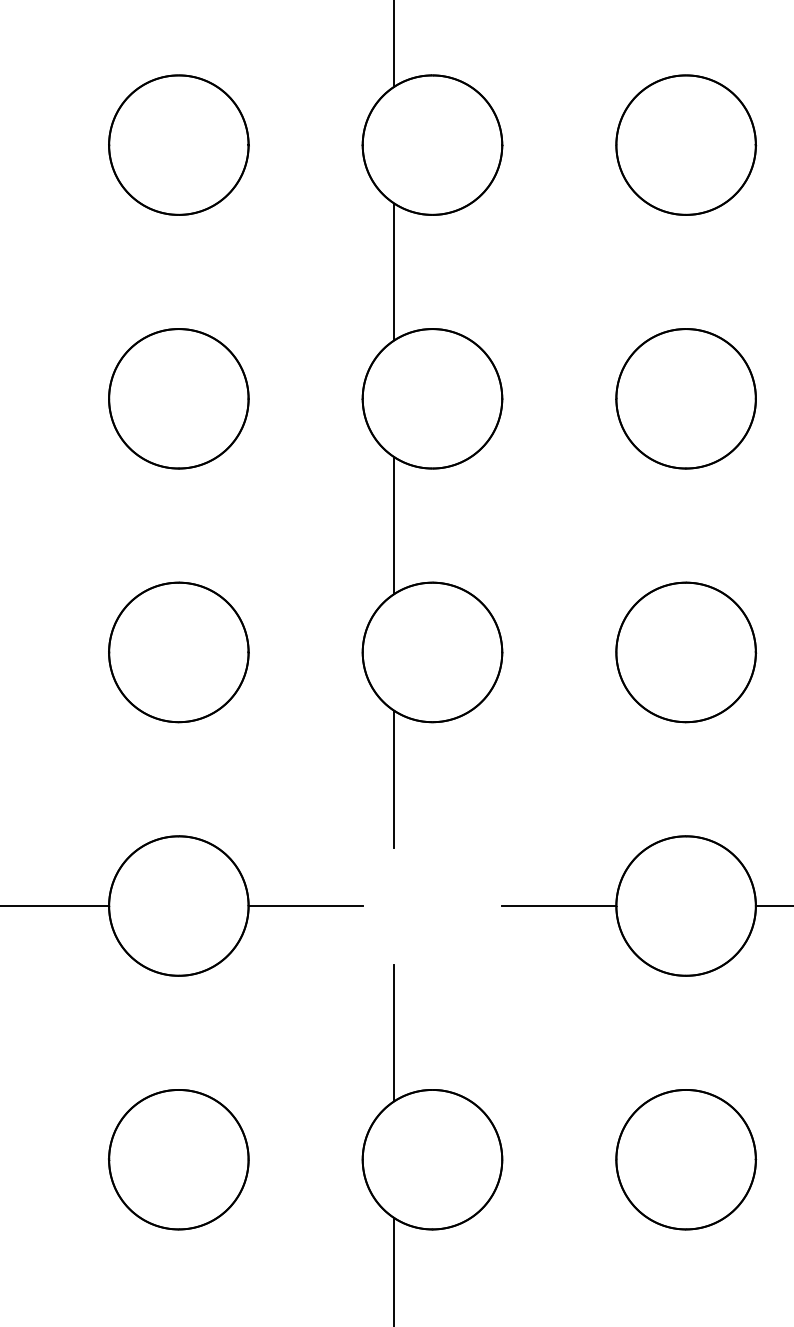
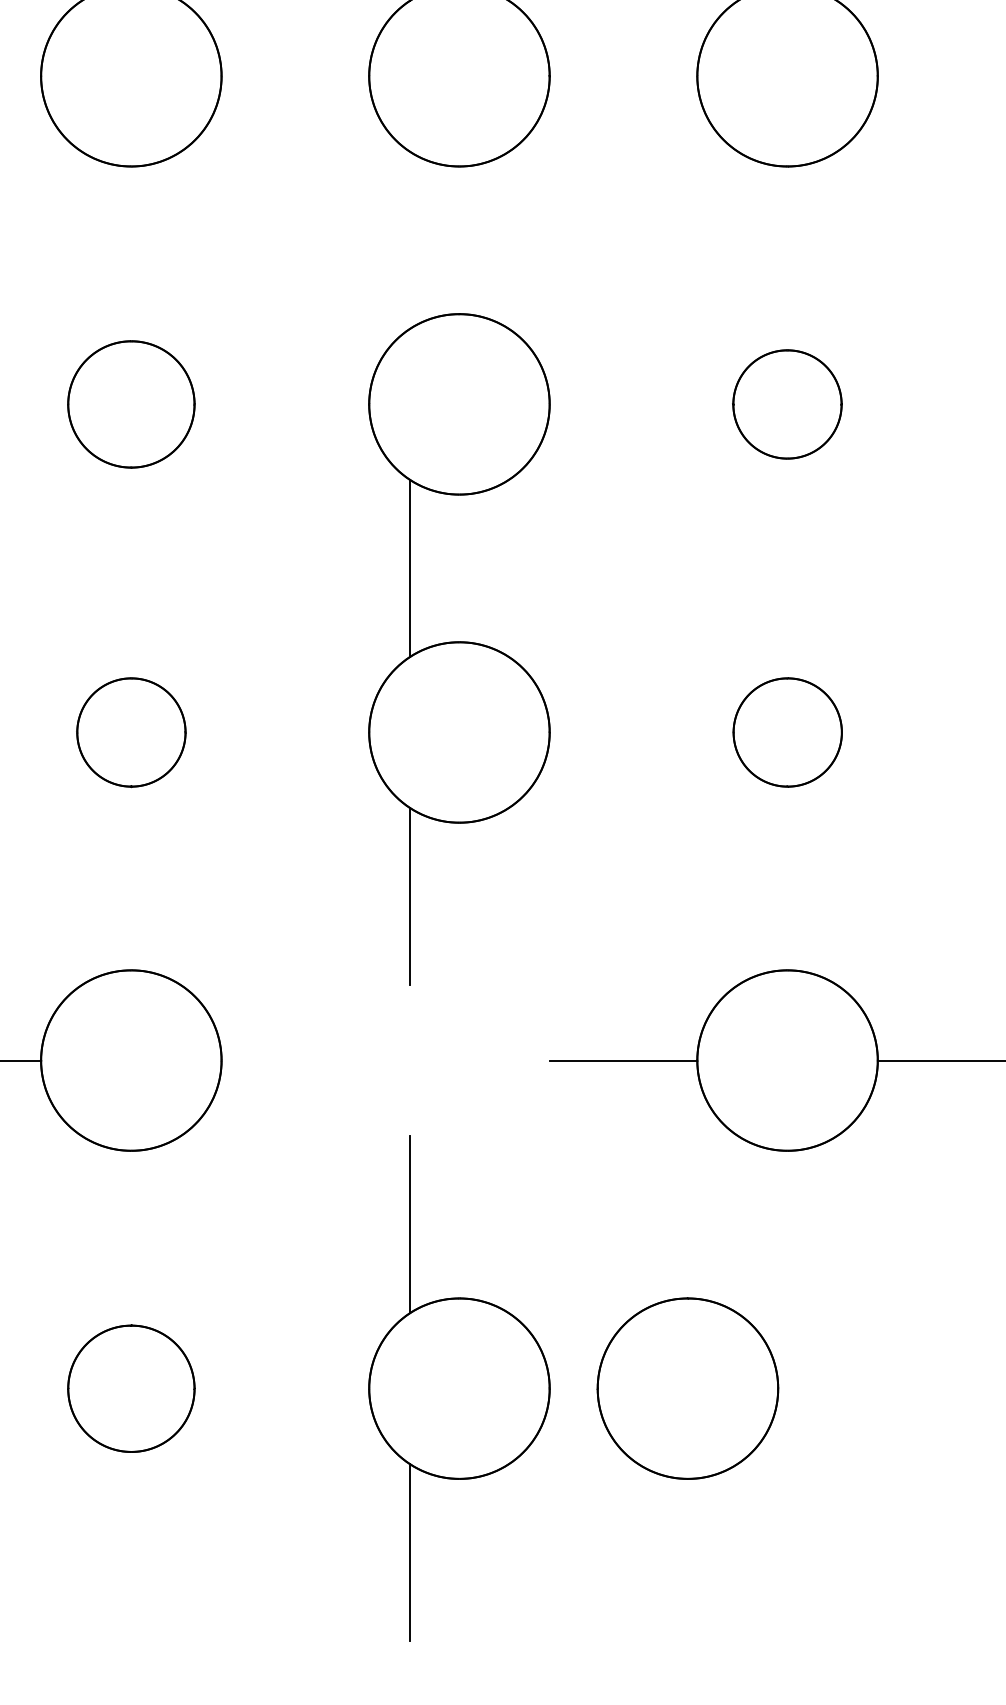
line: (394, 271) -> (410, 239), removed
part: (178, 398) -> (130, 403), size x0.7
part: (685, 398) -> (786, 403), size x0.6
part: (178, 652) -> (130, 732), size x0.6
part: (686, 652) -> (788, 732), size x0.6
line: (305, 906) -> (295, 1061), removed
part: (178, 1159) -> (130, 1388), size x0.7
part: (686, 1159) -> (688, 1388), moved

